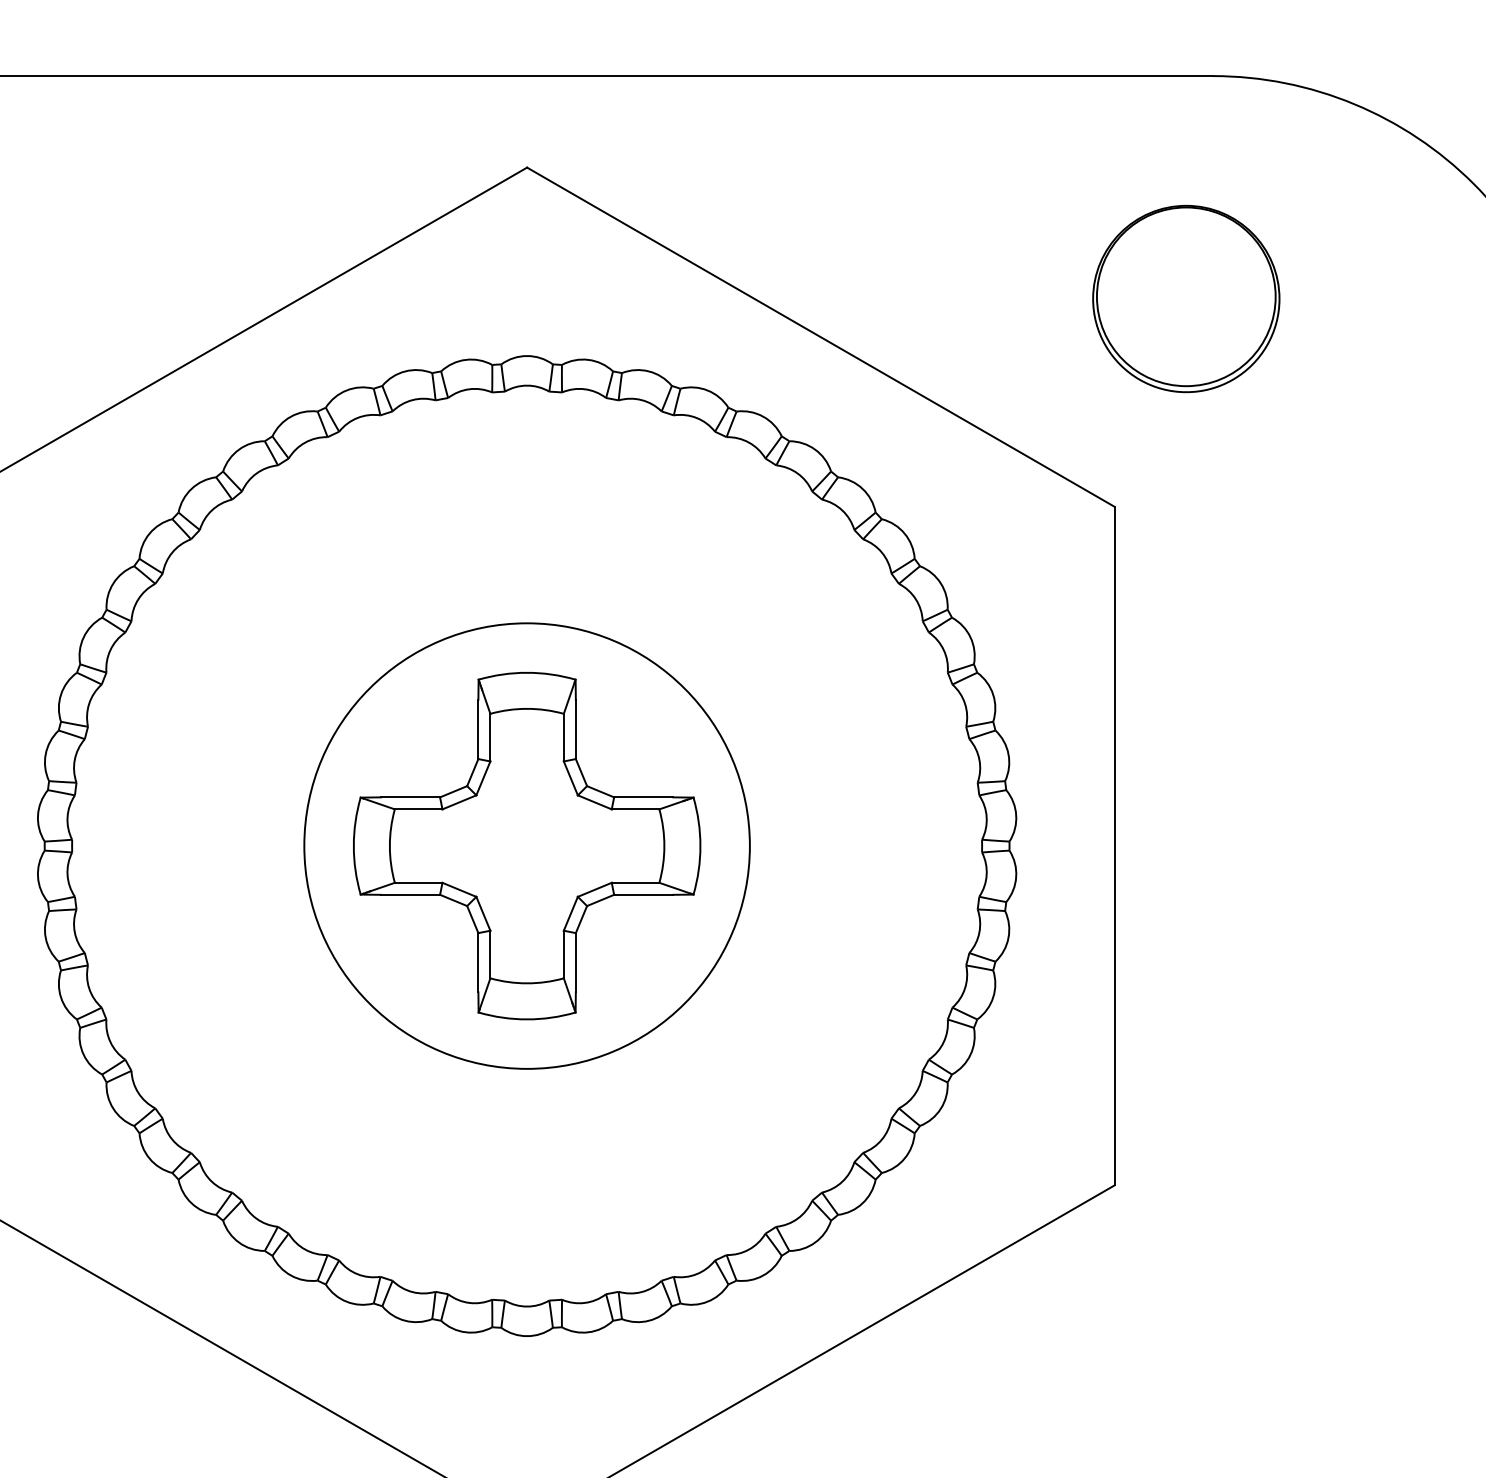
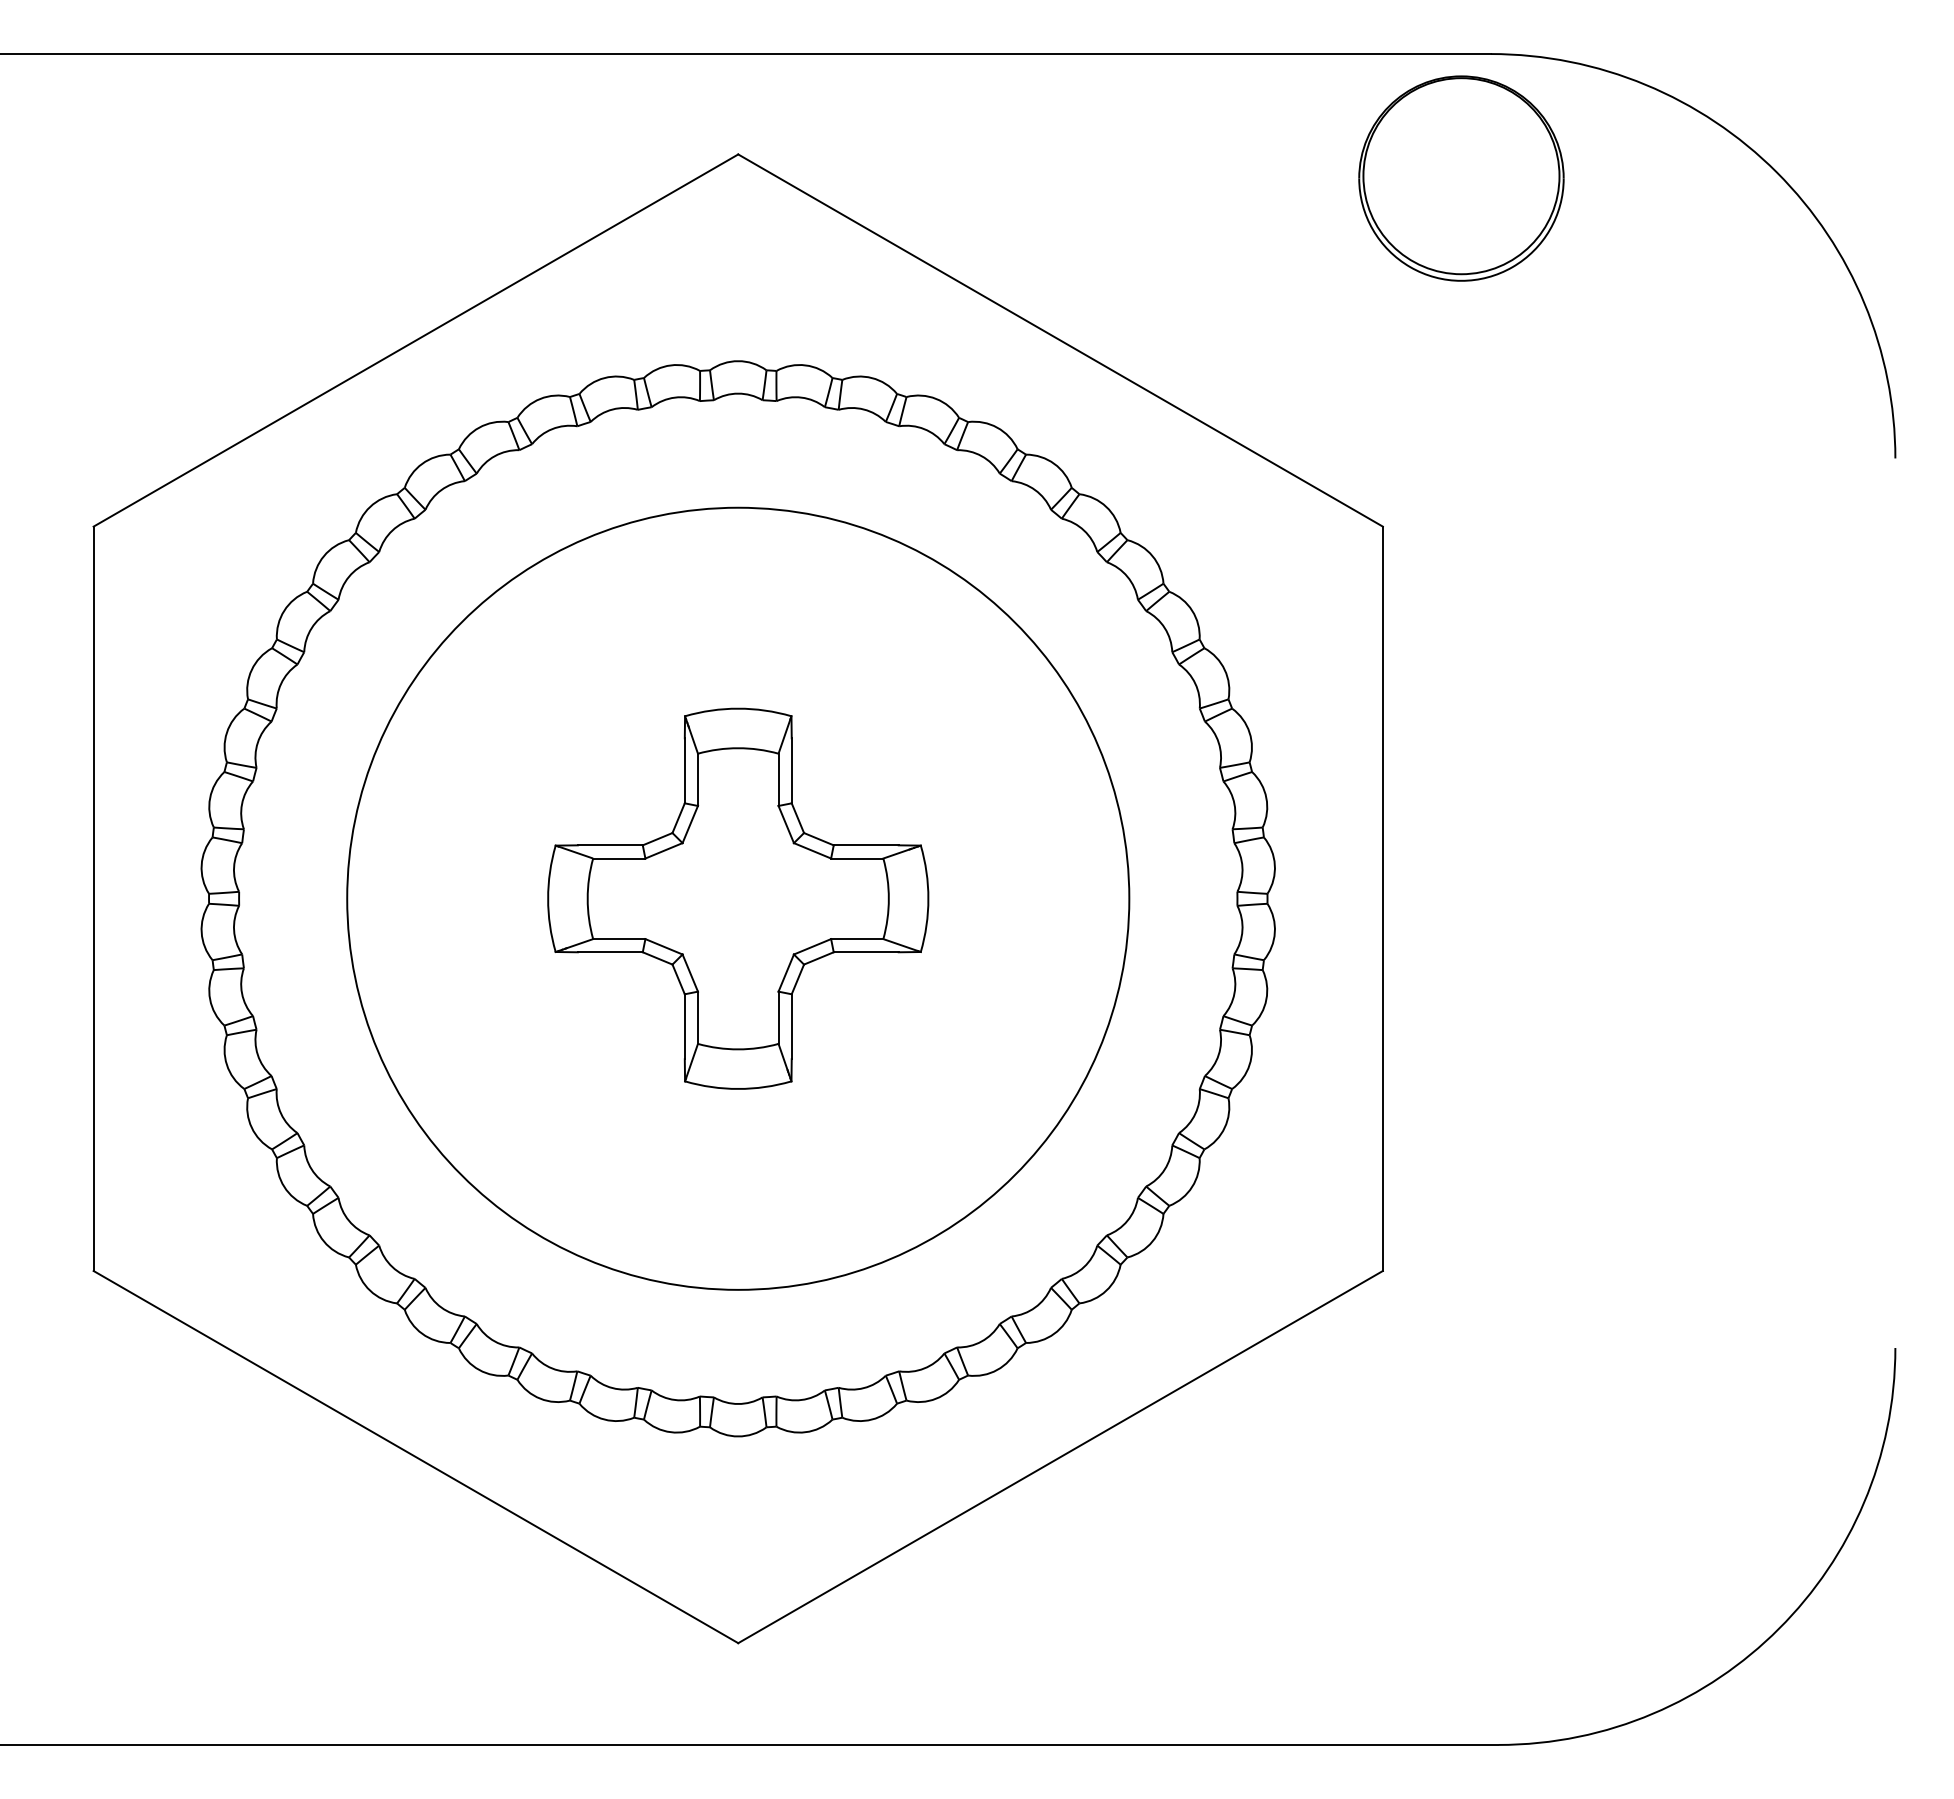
part: (1186, 298) -> (1461, 178), moved
circle: (526, 845) -> (737, 898), size x1.6

